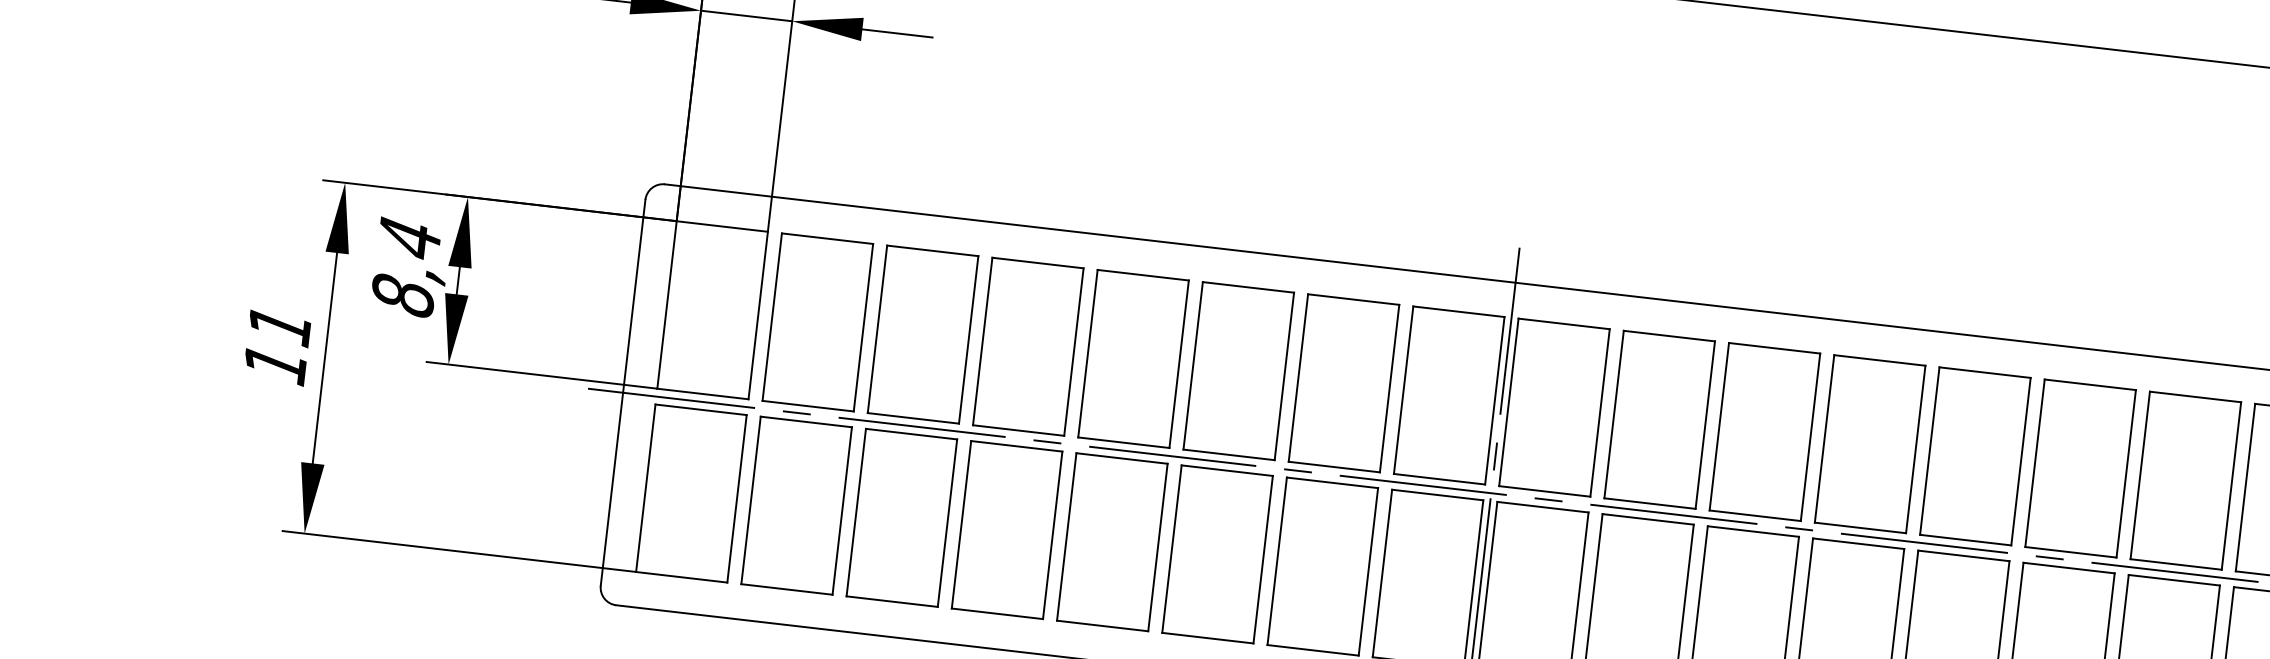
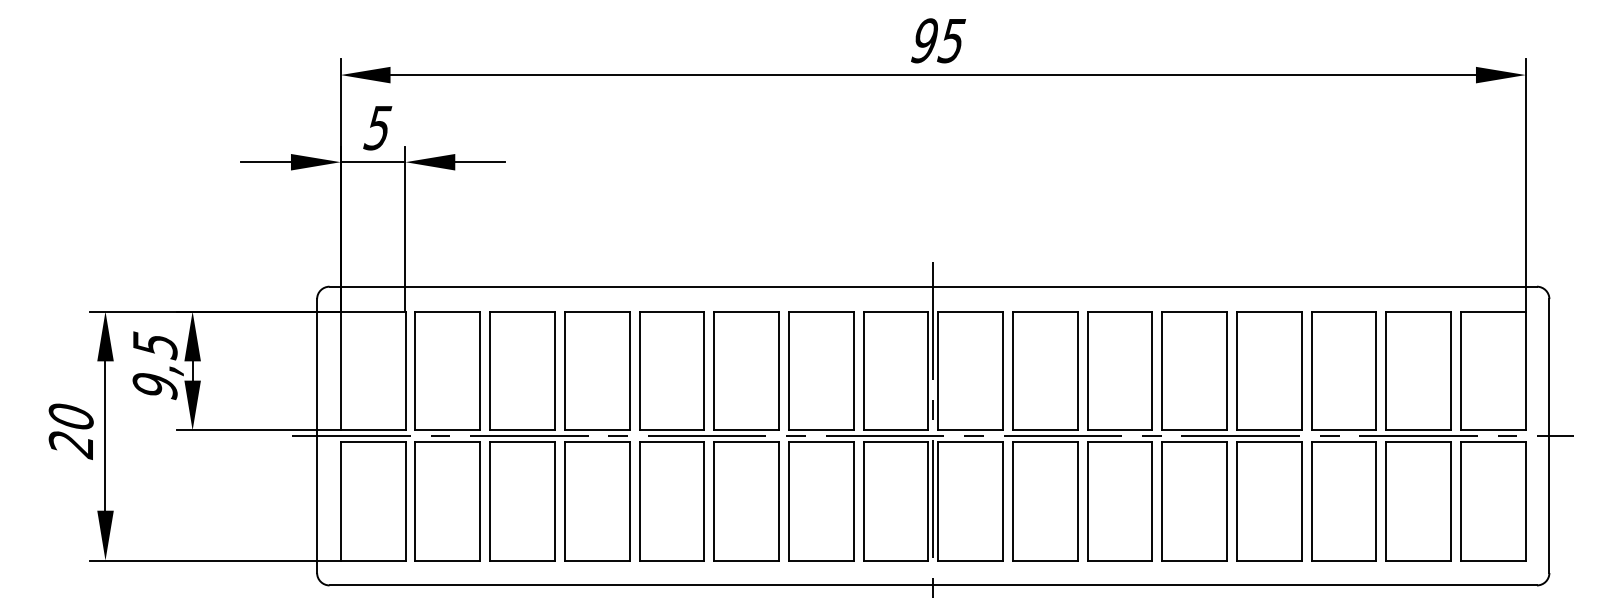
text: (405, 266) -> (154, 365), 8,4 -> 9,5
text: (276, 346) -> (70, 431), 11 -> 20

